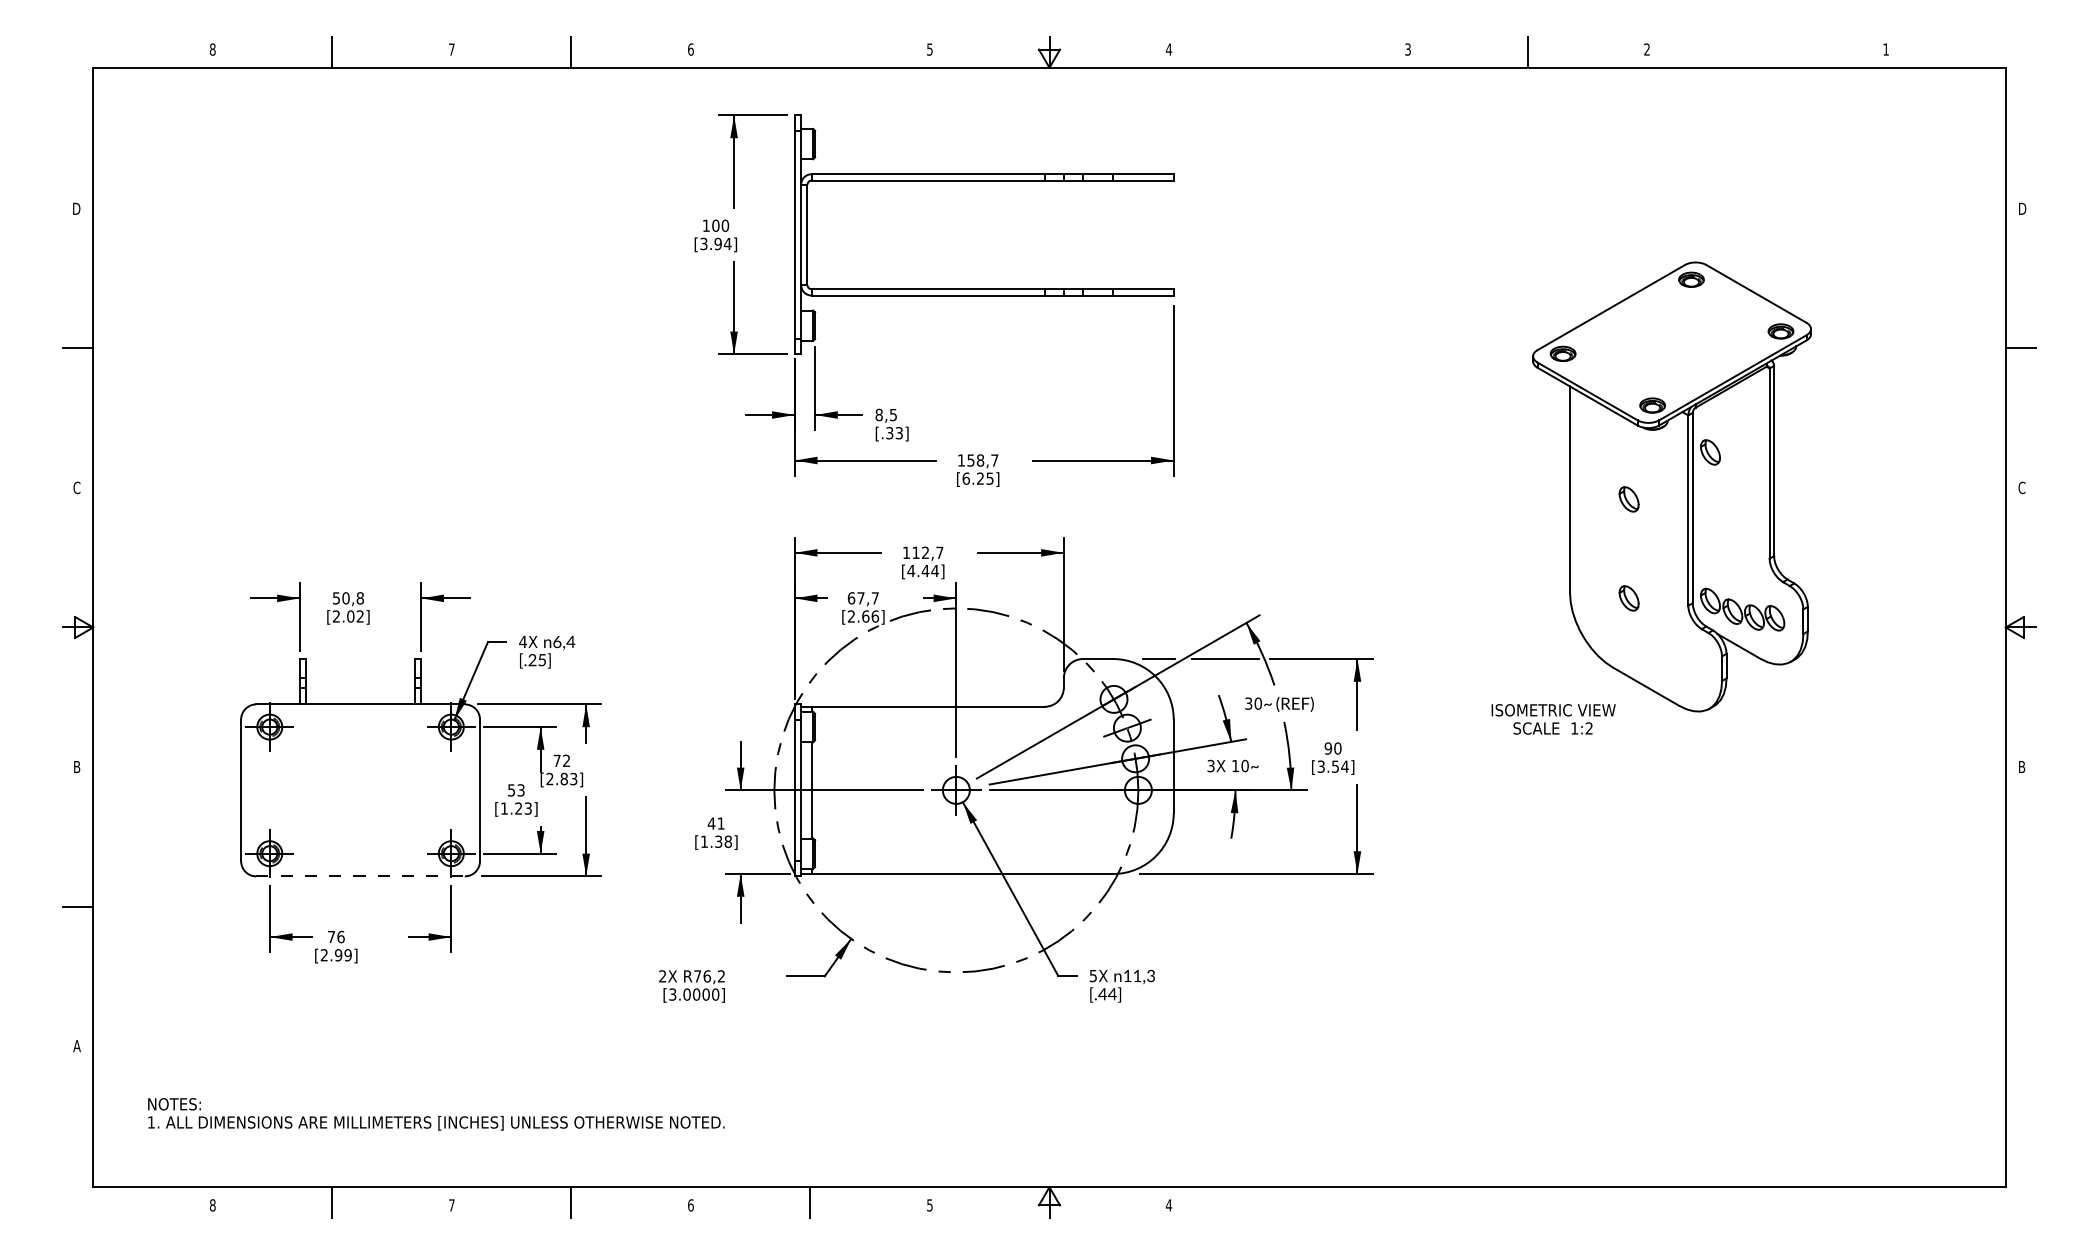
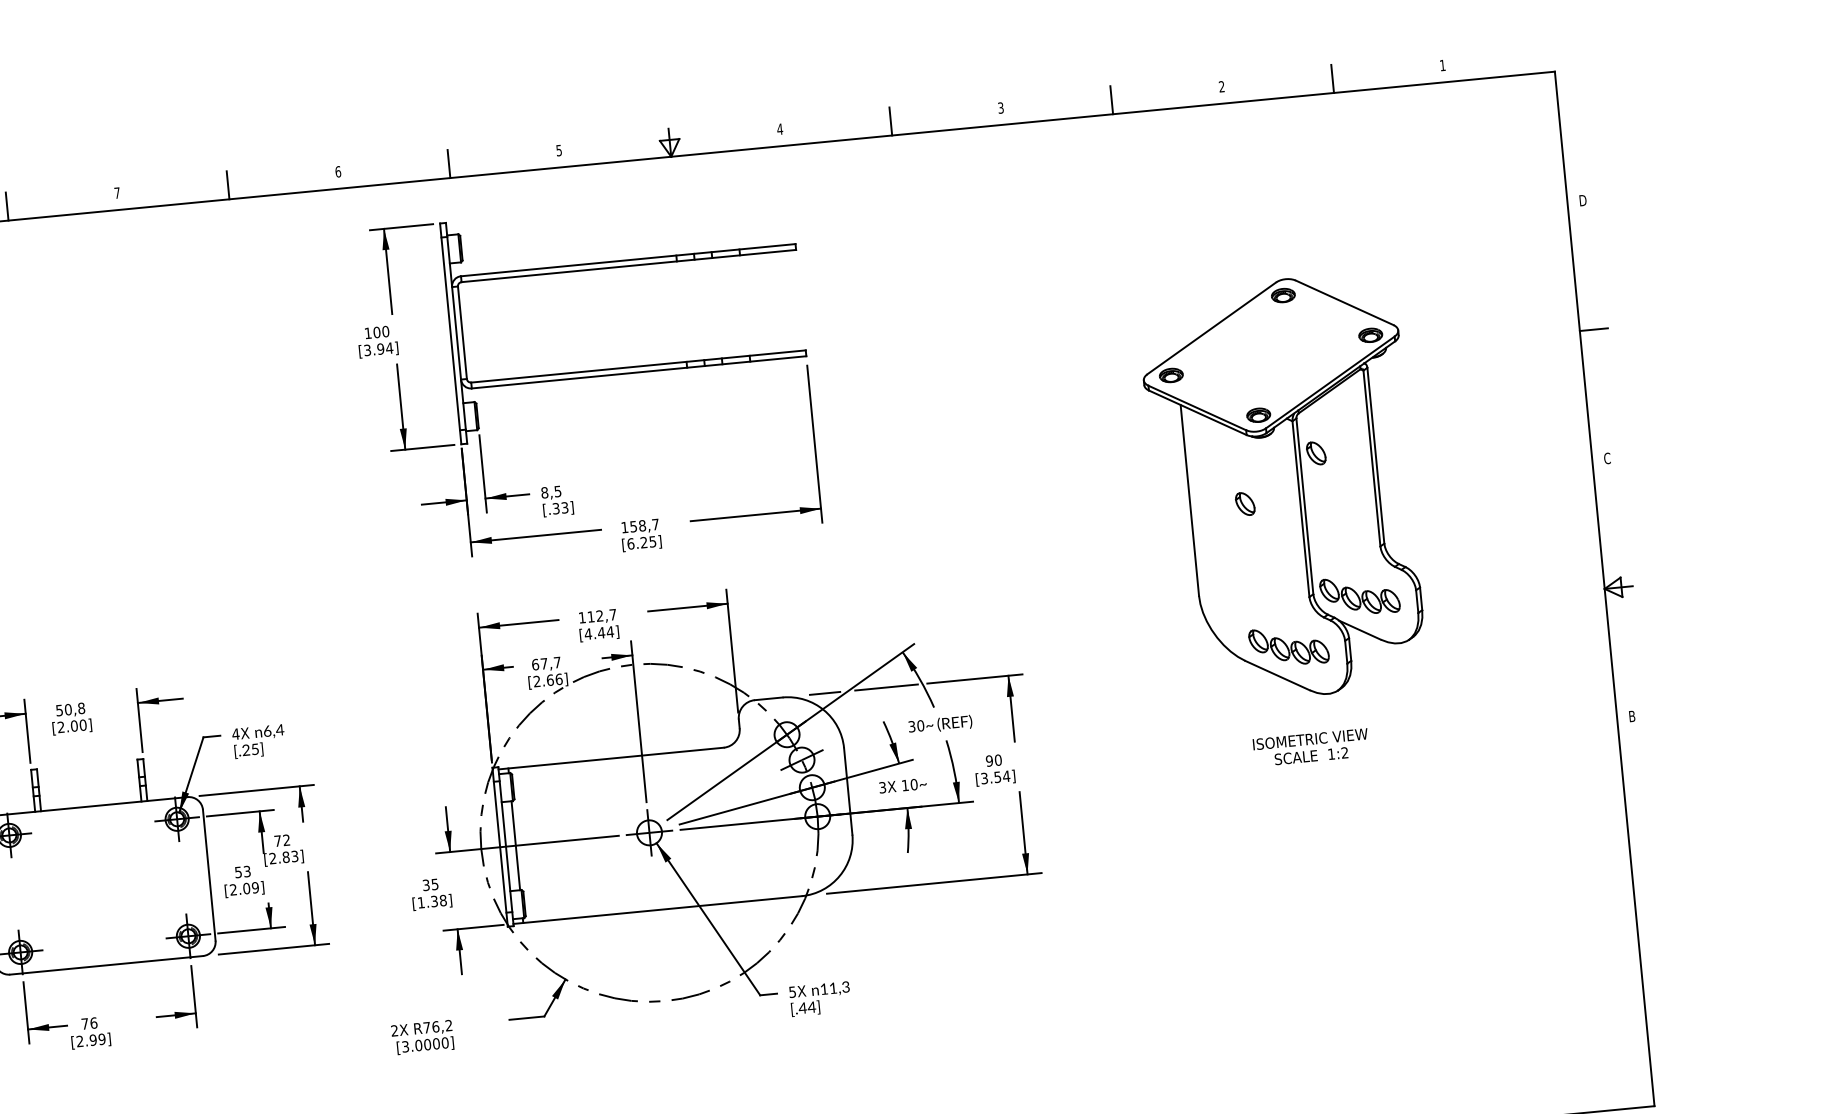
line: (810, 52) -> (449, 163), added
line: (1288, 52) -> (890, 121), added
line: (1766, 52) -> (1332, 78), added
part: (1628, 598) -> (1253, 595), removed
text: (360, 616) -> (83, 725), [2.02] -> [2.00]
part: (1660, 656) -> (1288, 646), added
text: (1553, 719) -> (1311, 747), moved
text: (515, 808) -> (243, 888), [1.23] -> [2.09]
text: (715, 823) -> (429, 884), 41 -> 35
line: (361, 876) -> (107, 965), dashed -> solid

